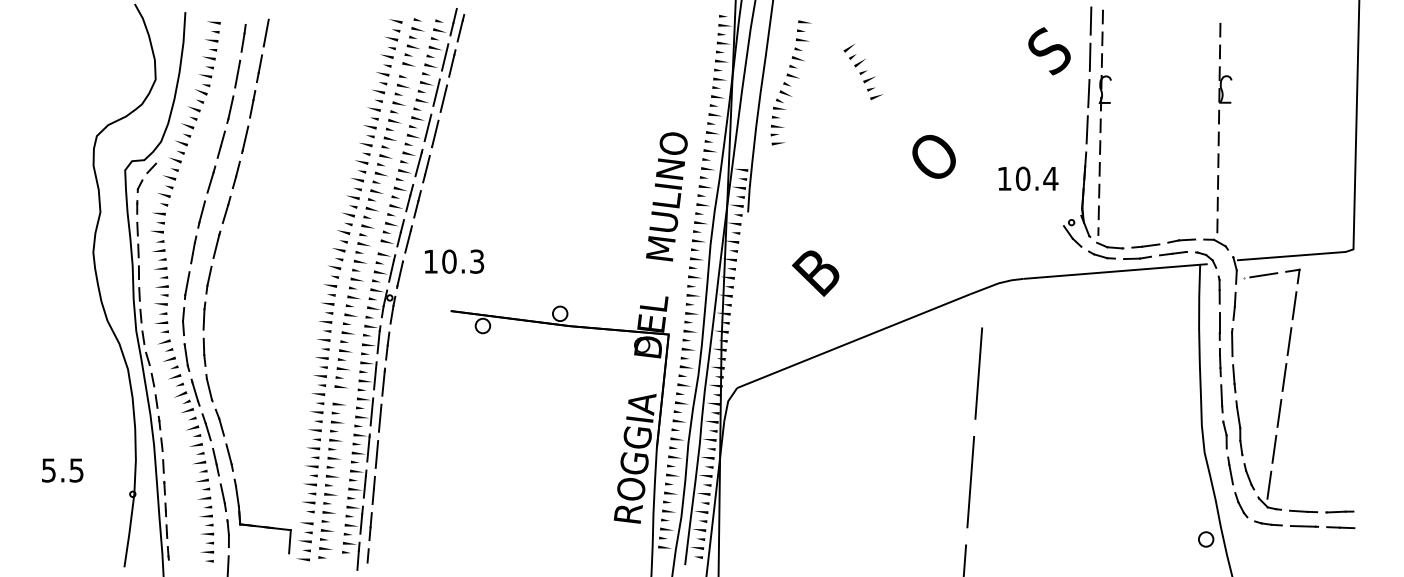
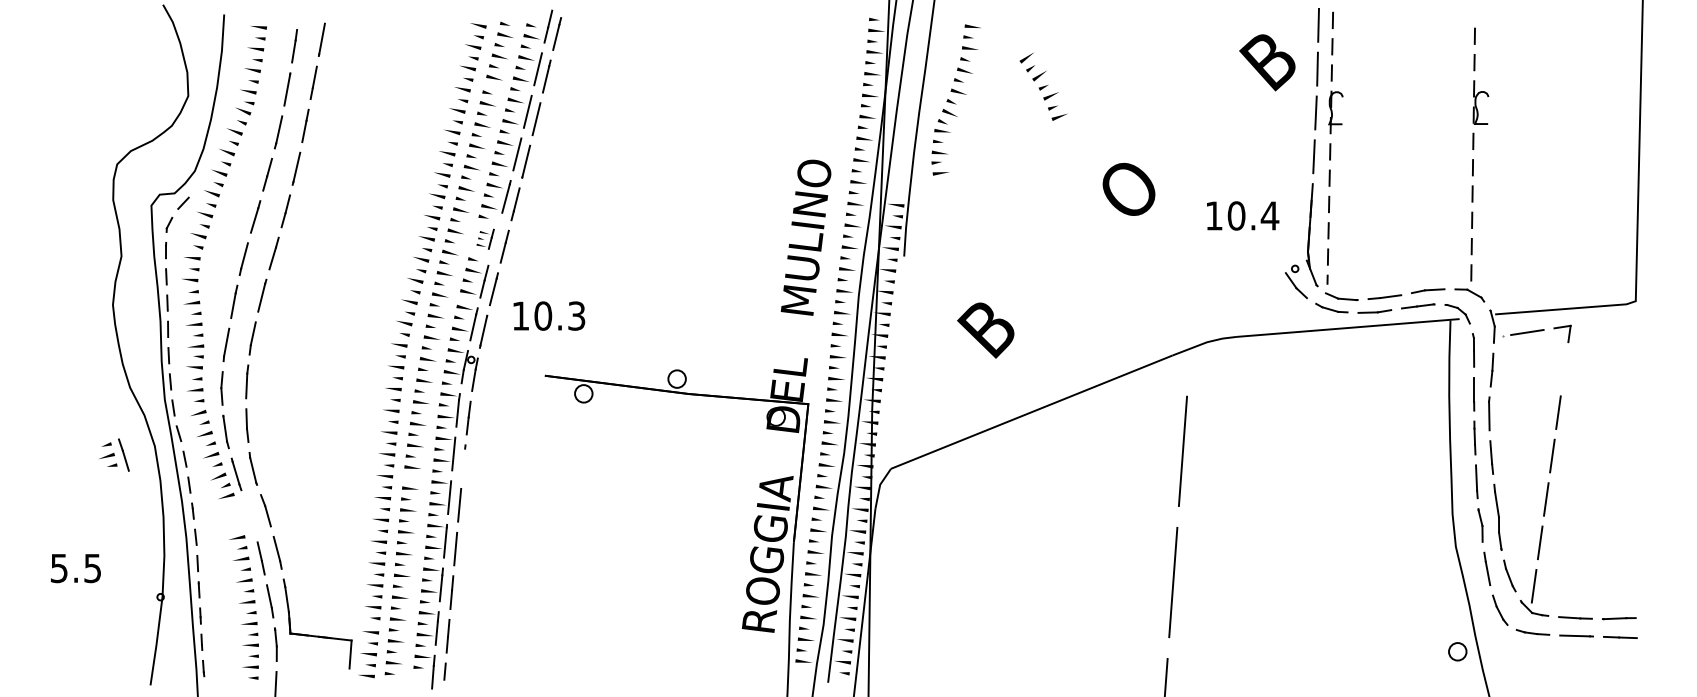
text: (1048, 51) -> (1267, 61), S -> B
part: (401, 198) -> (485, 239), size x0.6
line: (1294, 305) -> (1564, 369), removed
line: (383, 383) -> (463, 463), removed
part: (198, 426) -> (114, 454), moved

